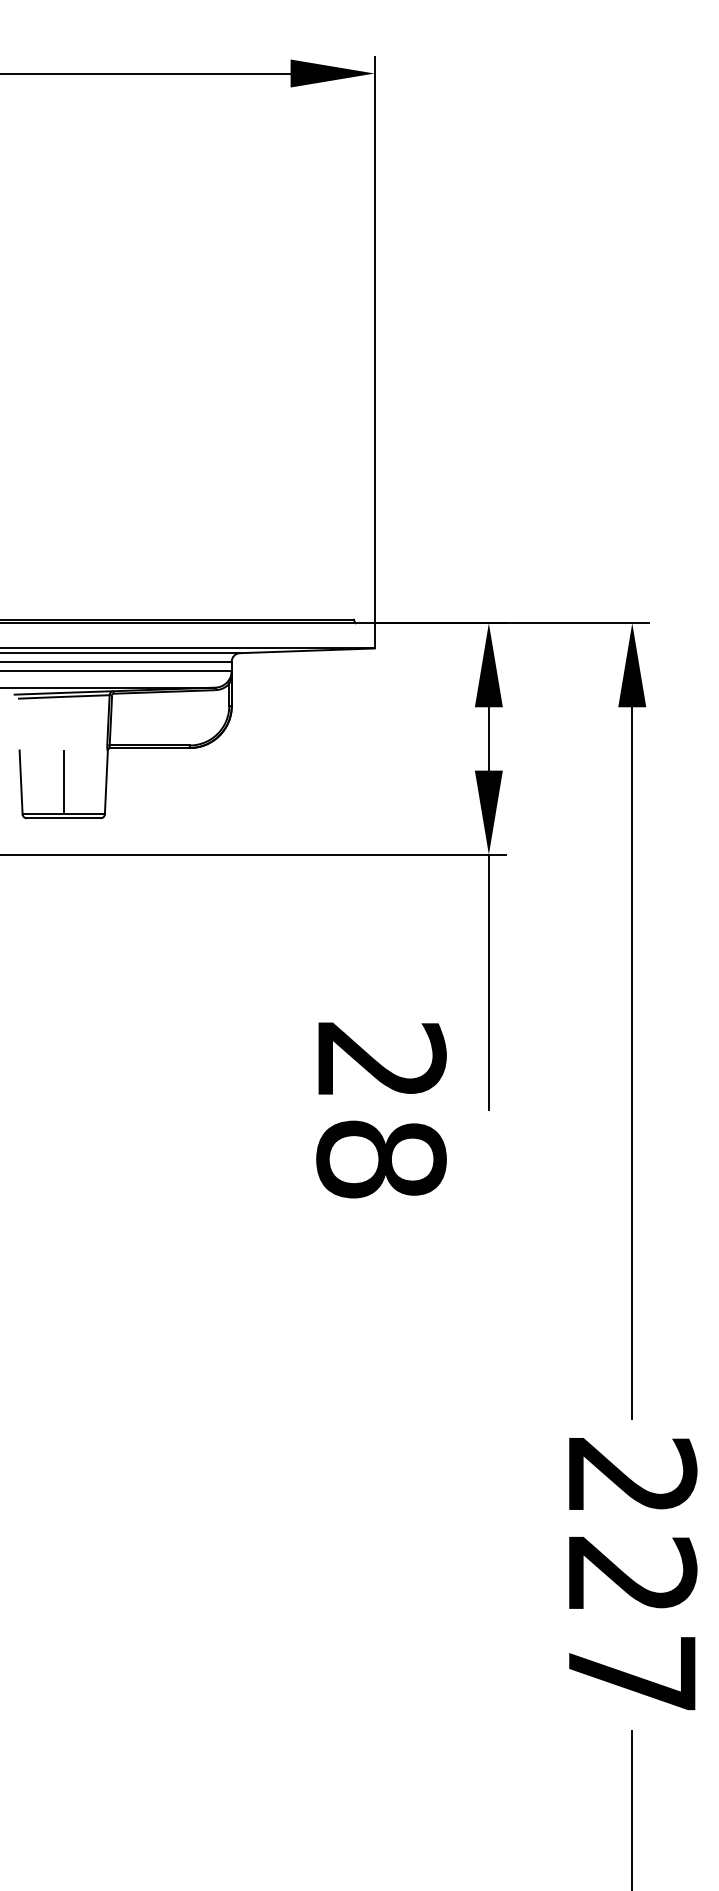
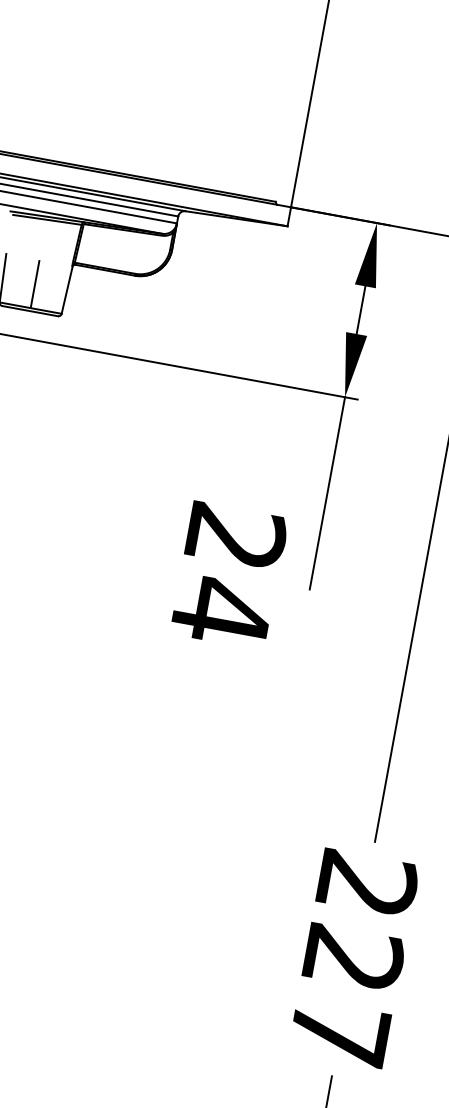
text: (381, 1158) -> (222, 611), 28 -> 24

